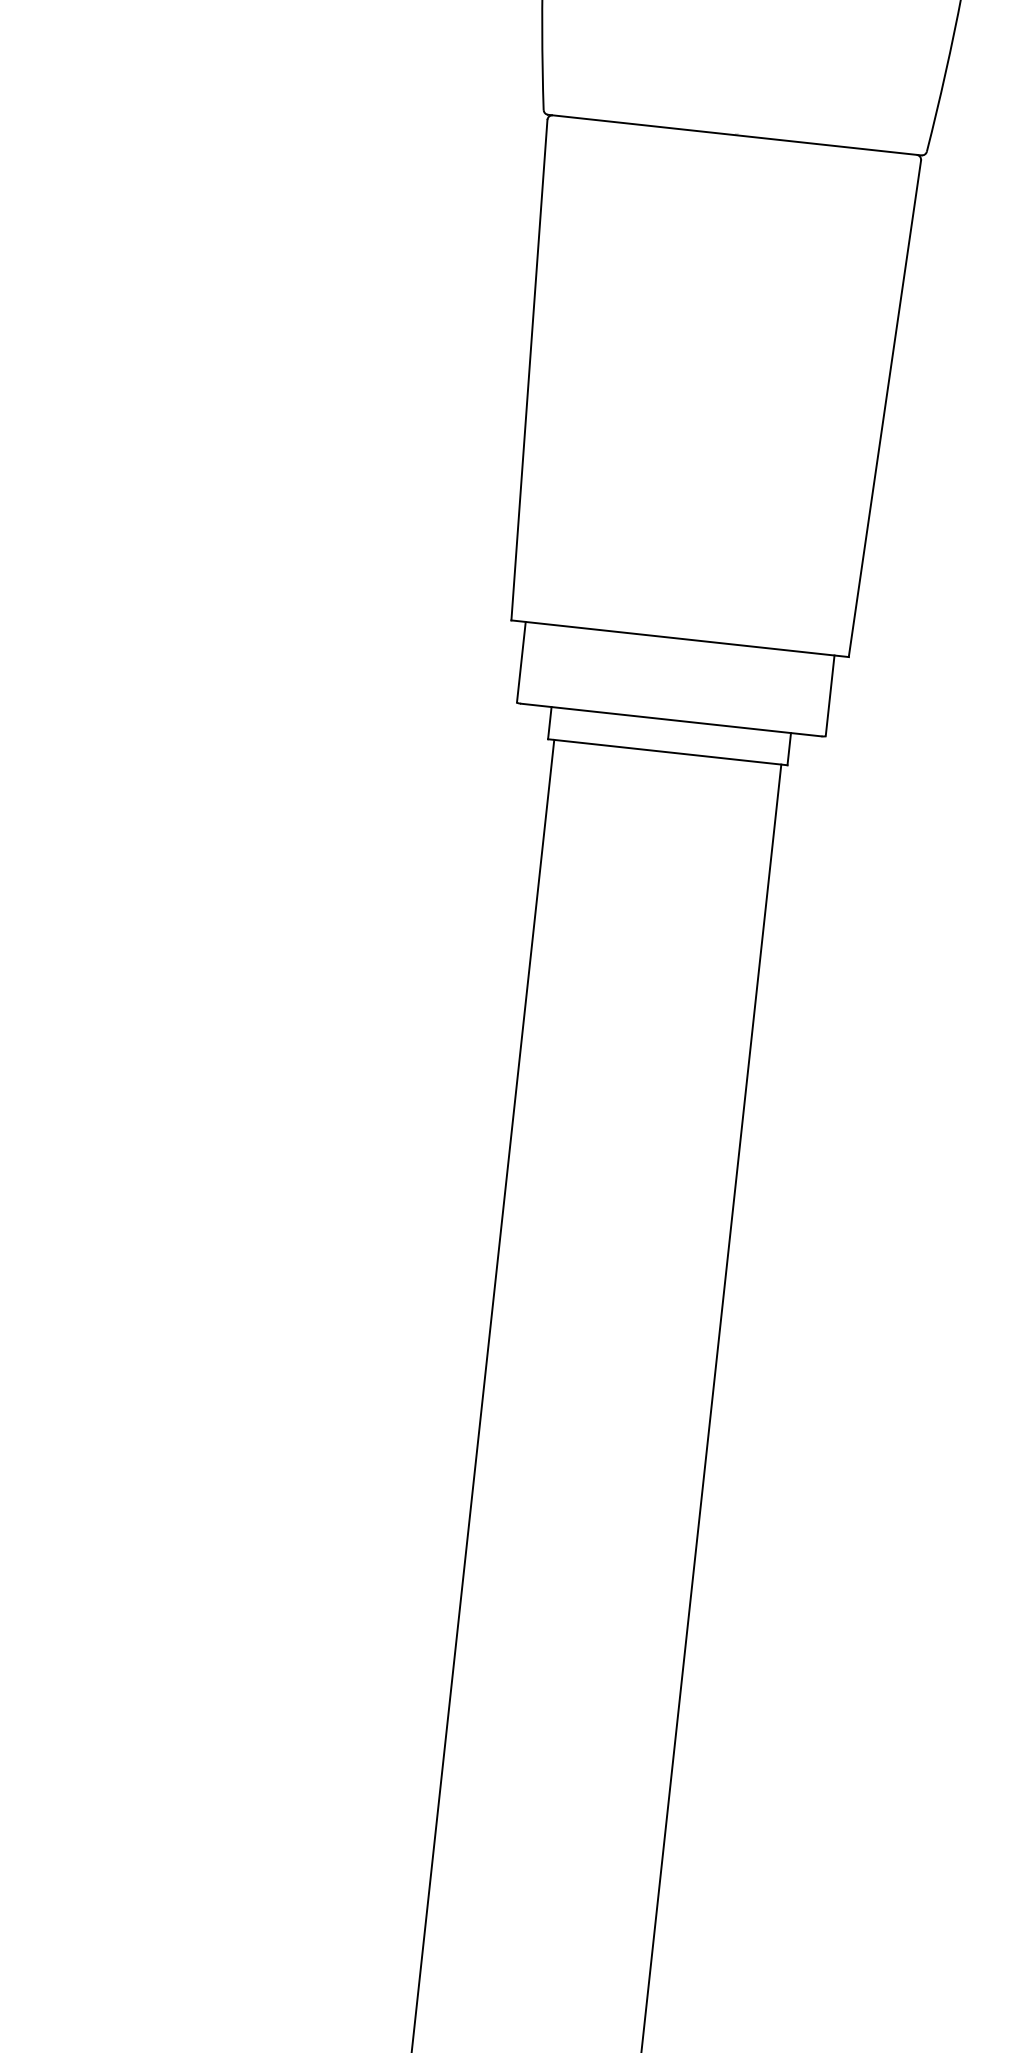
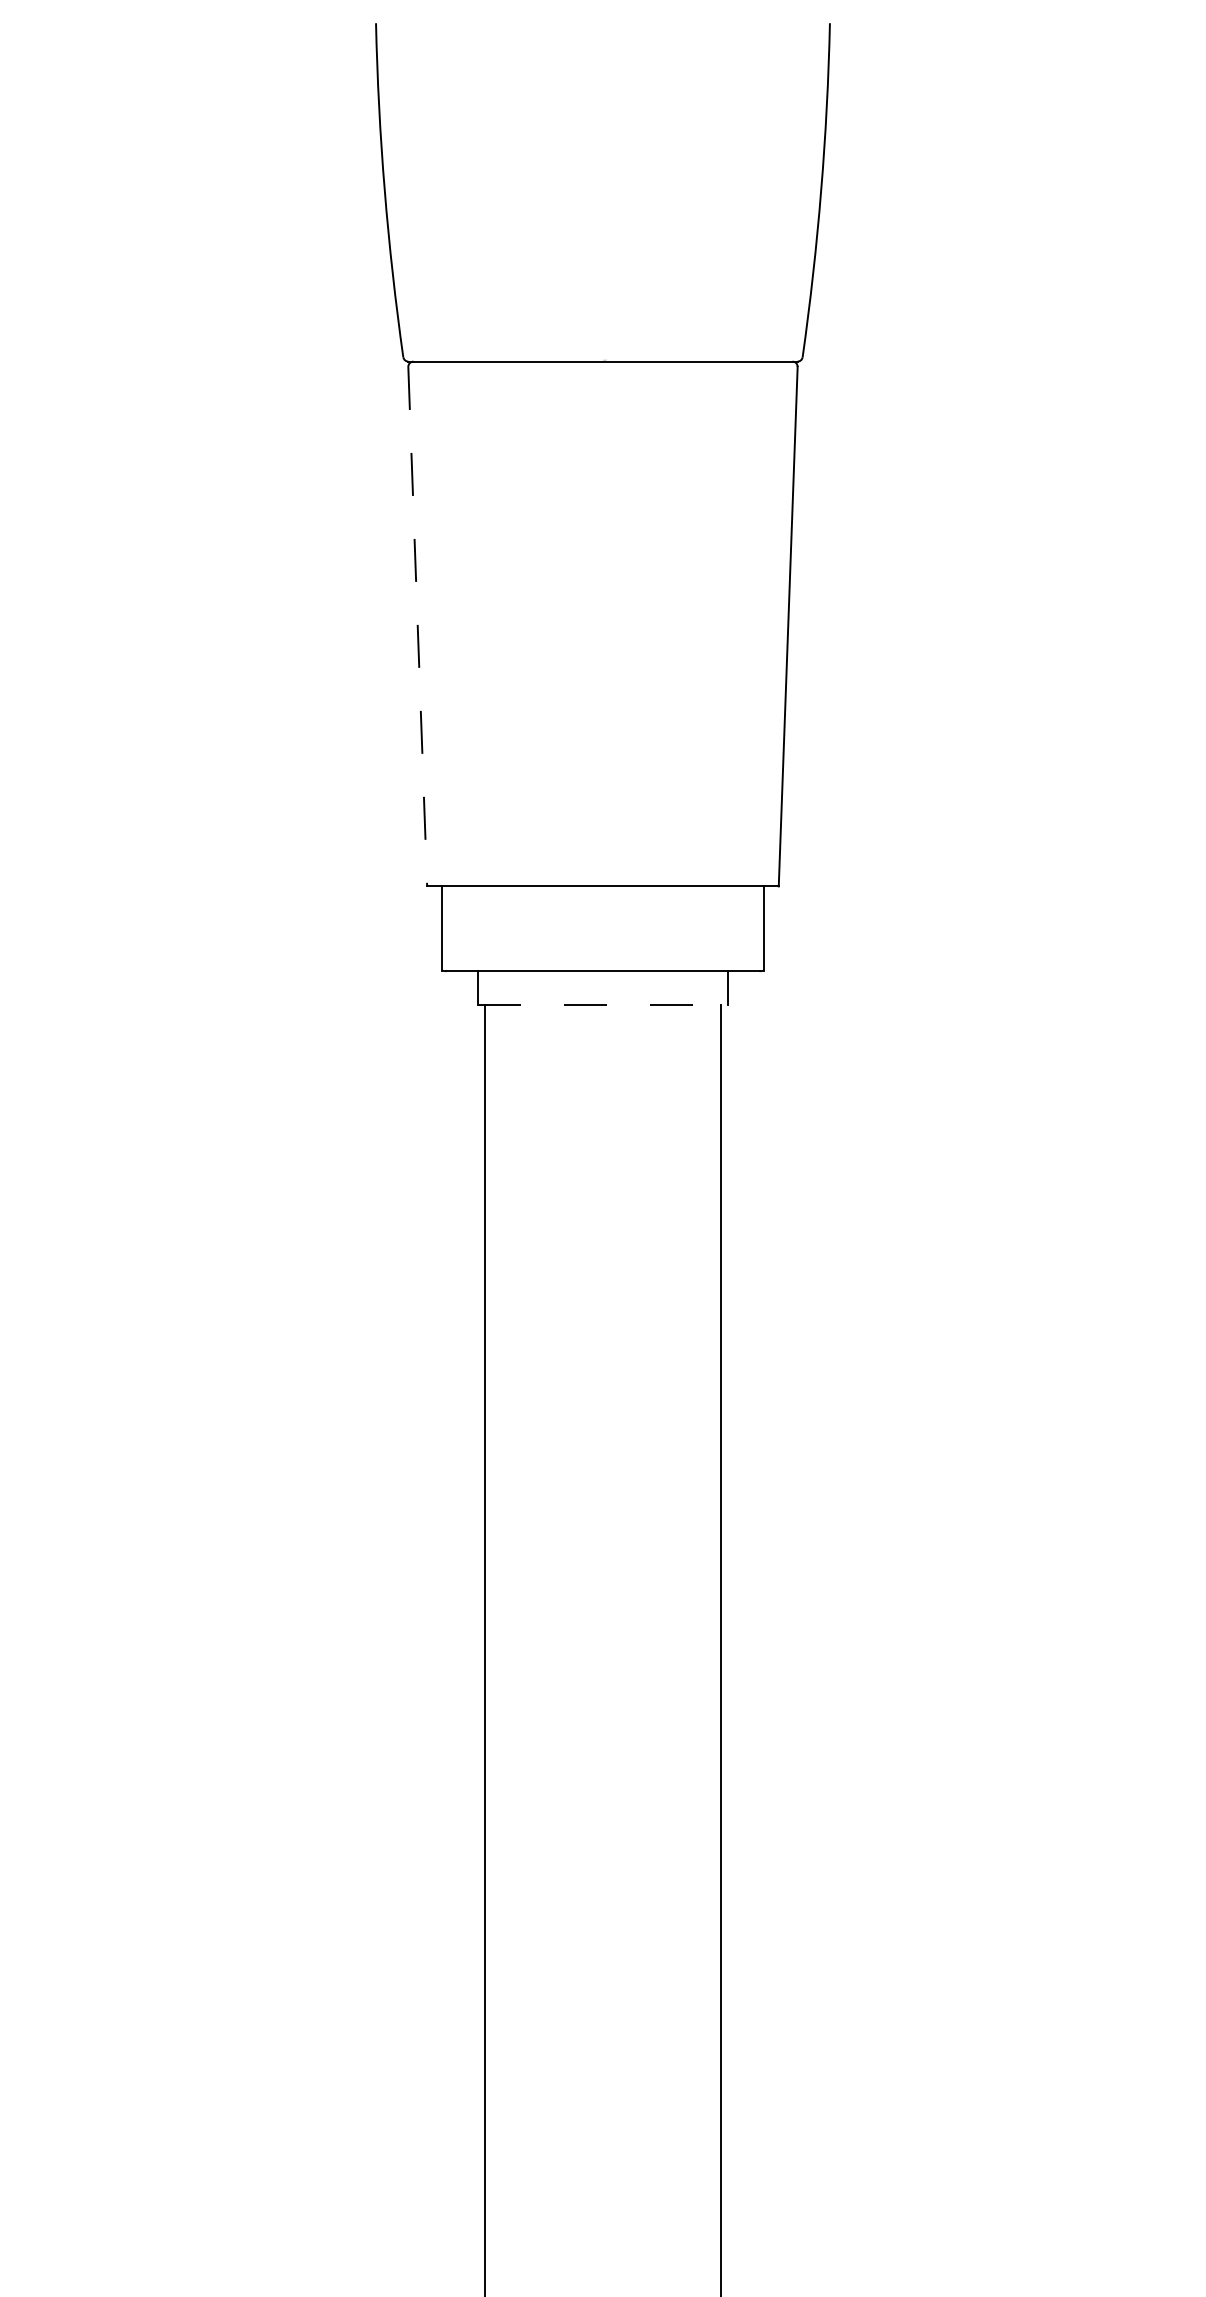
line: (529, 369) -> (417, 626), solid -> dashed
line: (668, 752) -> (603, 1004), solid -> dashed

